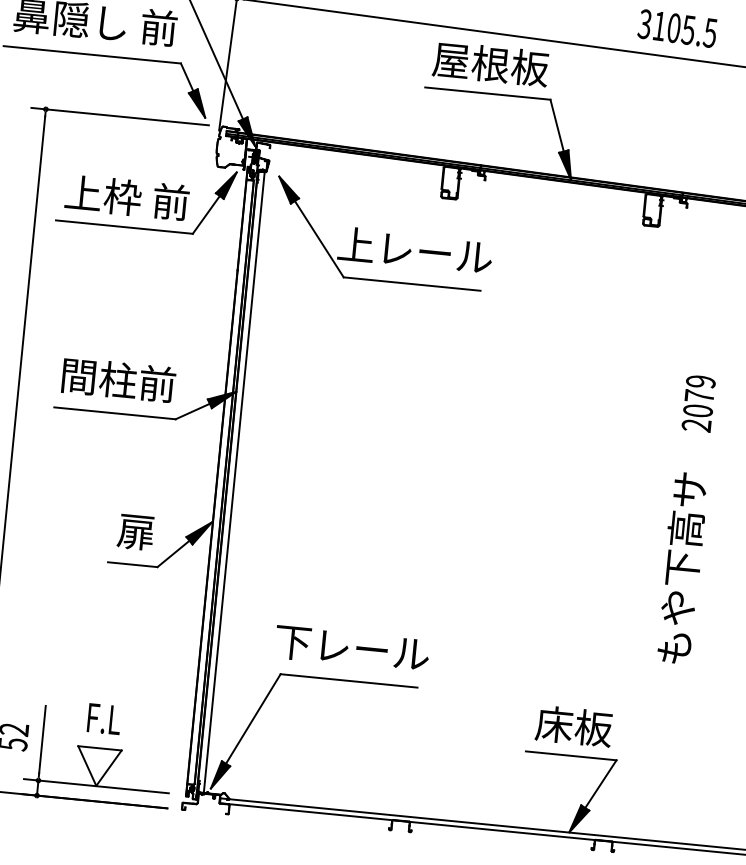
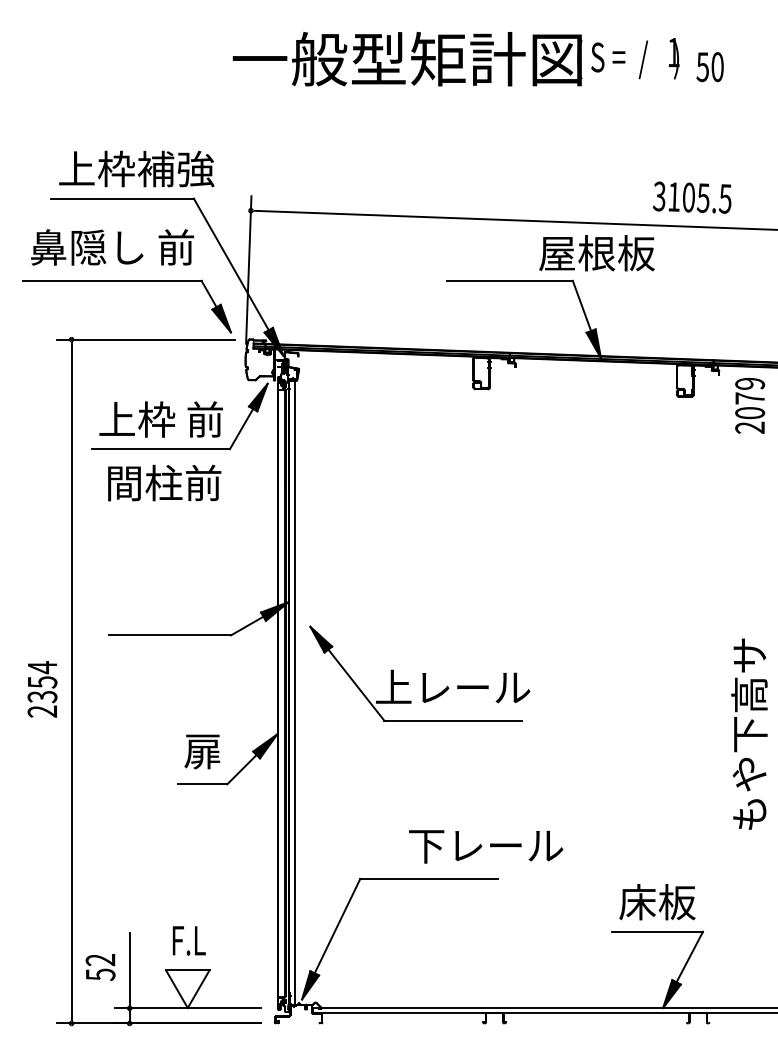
text: (490, 64) -> (596, 253), moved
part: (383, 233) -> (419, 673), moved
text: (118, 379) -> (164, 482), moved
text: (699, 403) -> (750, 405), moved
text: (352, 648) -> (486, 846), moved

